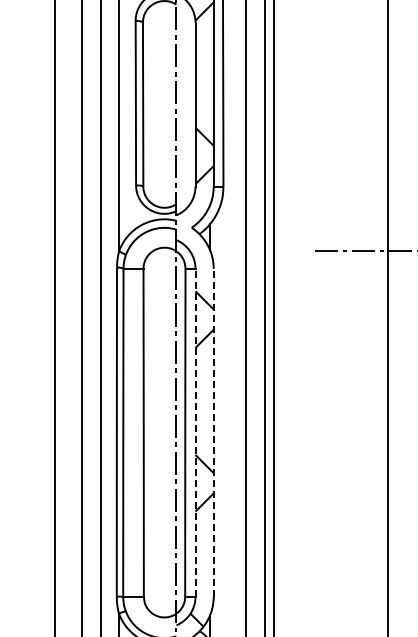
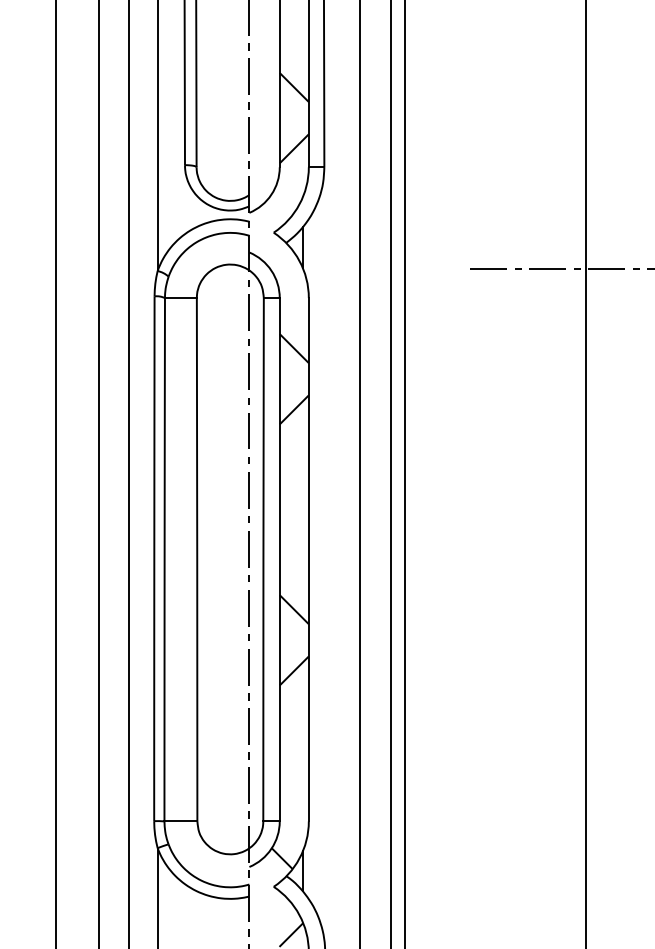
line: (195, 432) -> (279, 559), dashed -> solid
line: (213, 432) -> (308, 559), dashed -> solid

